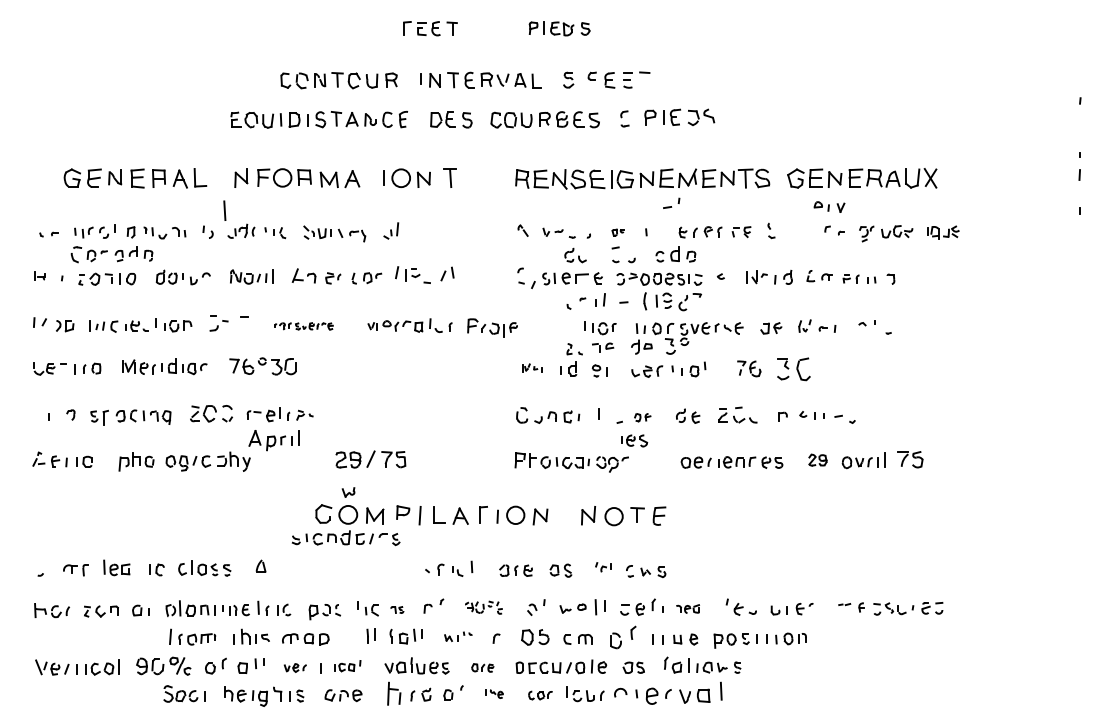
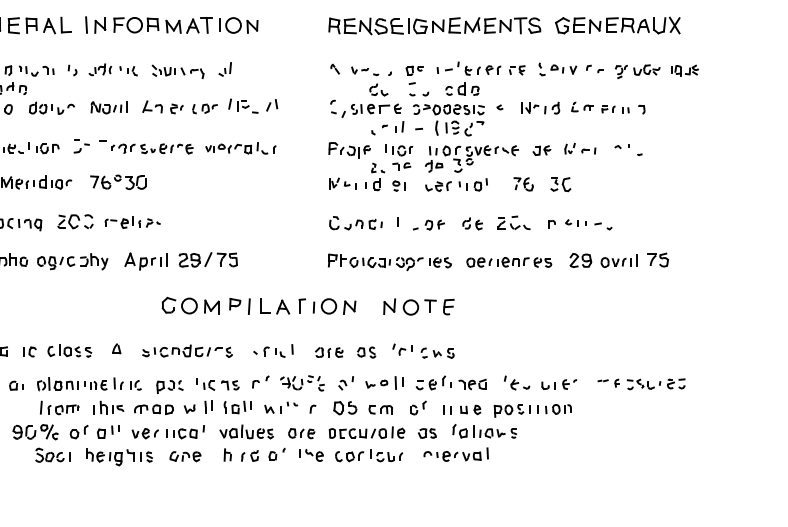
part: (449, 177) -> (206, 24), moved
part: (671, 202) -> (452, 65), moved
part: (829, 206) -> (563, 69), moved
line: (224, 210) -> (86, 24), moved
part: (617, 232) -> (413, 70), size x1.67
part: (303, 326) -> (152, 149), size x1.67
part: (492, 327) -> (349, 149), moved
part: (532, 367) -> (342, 183), size x1.67
part: (793, 368) -> (560, 184), size x0.71
part: (642, 417) -> (434, 224), size x1.43
part: (273, 440) -> (145, 261), moved
part: (634, 440) -> (440, 262), moved
part: (817, 459) -> (580, 259), size x1.43
part: (348, 492) -> (189, 409), moved
part: (345, 538) -> (187, 351), moved
part: (603, 567) -> (402, 349), size x1.43
part: (483, 607) -> (302, 383), size x1.43
part: (687, 608) -> (472, 384), size x1.43
part: (397, 609) -> (230, 384), size x1.67
part: (458, 636) -> (281, 407), size x1.43
part: (622, 636) -> (417, 407), size x0.71
part: (347, 665) -> (188, 431), size x1.43
part: (295, 667) -> (145, 433), size x1.43
part: (482, 667) -> (301, 433), size x1.43
part: (668, 692) -> (456, 454), size x0.71
part: (394, 693) -> (227, 454), size x0.62
part: (494, 693) -> (311, 454), size x1.67
part: (540, 695) -> (349, 456), size x1.43

